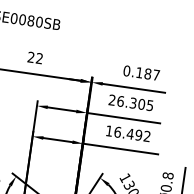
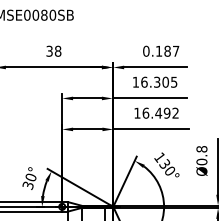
text: (34, 58) -> (53, 51), 22 -> 38
text: (111, 99) -> (135, 81), 26.305 -> 16.305

